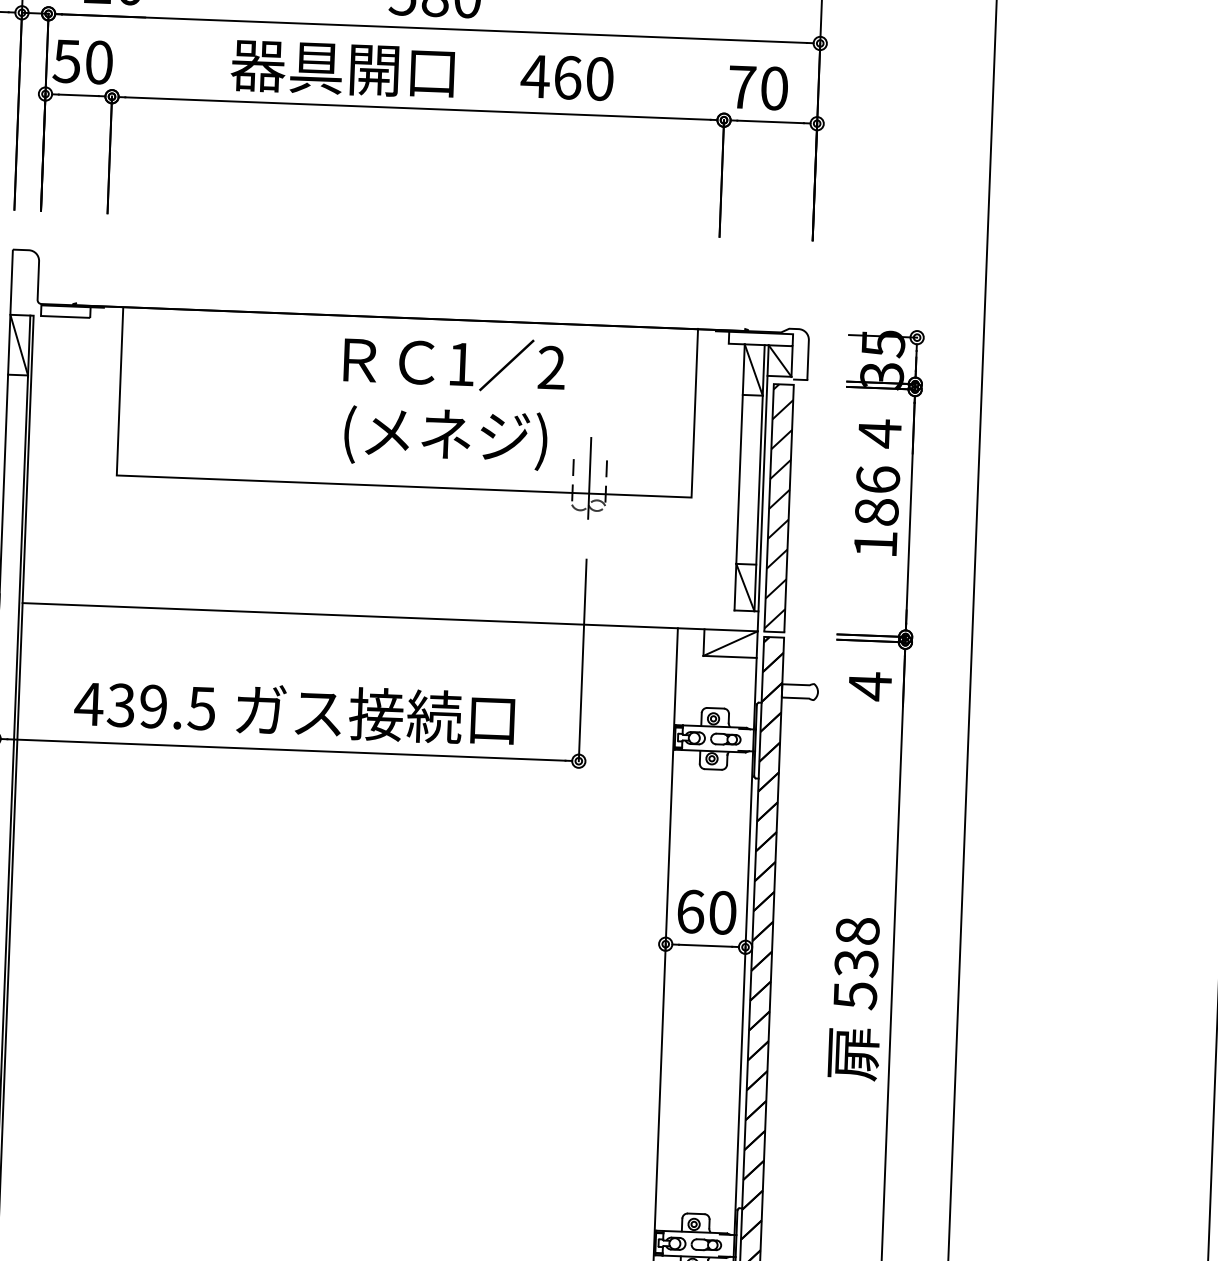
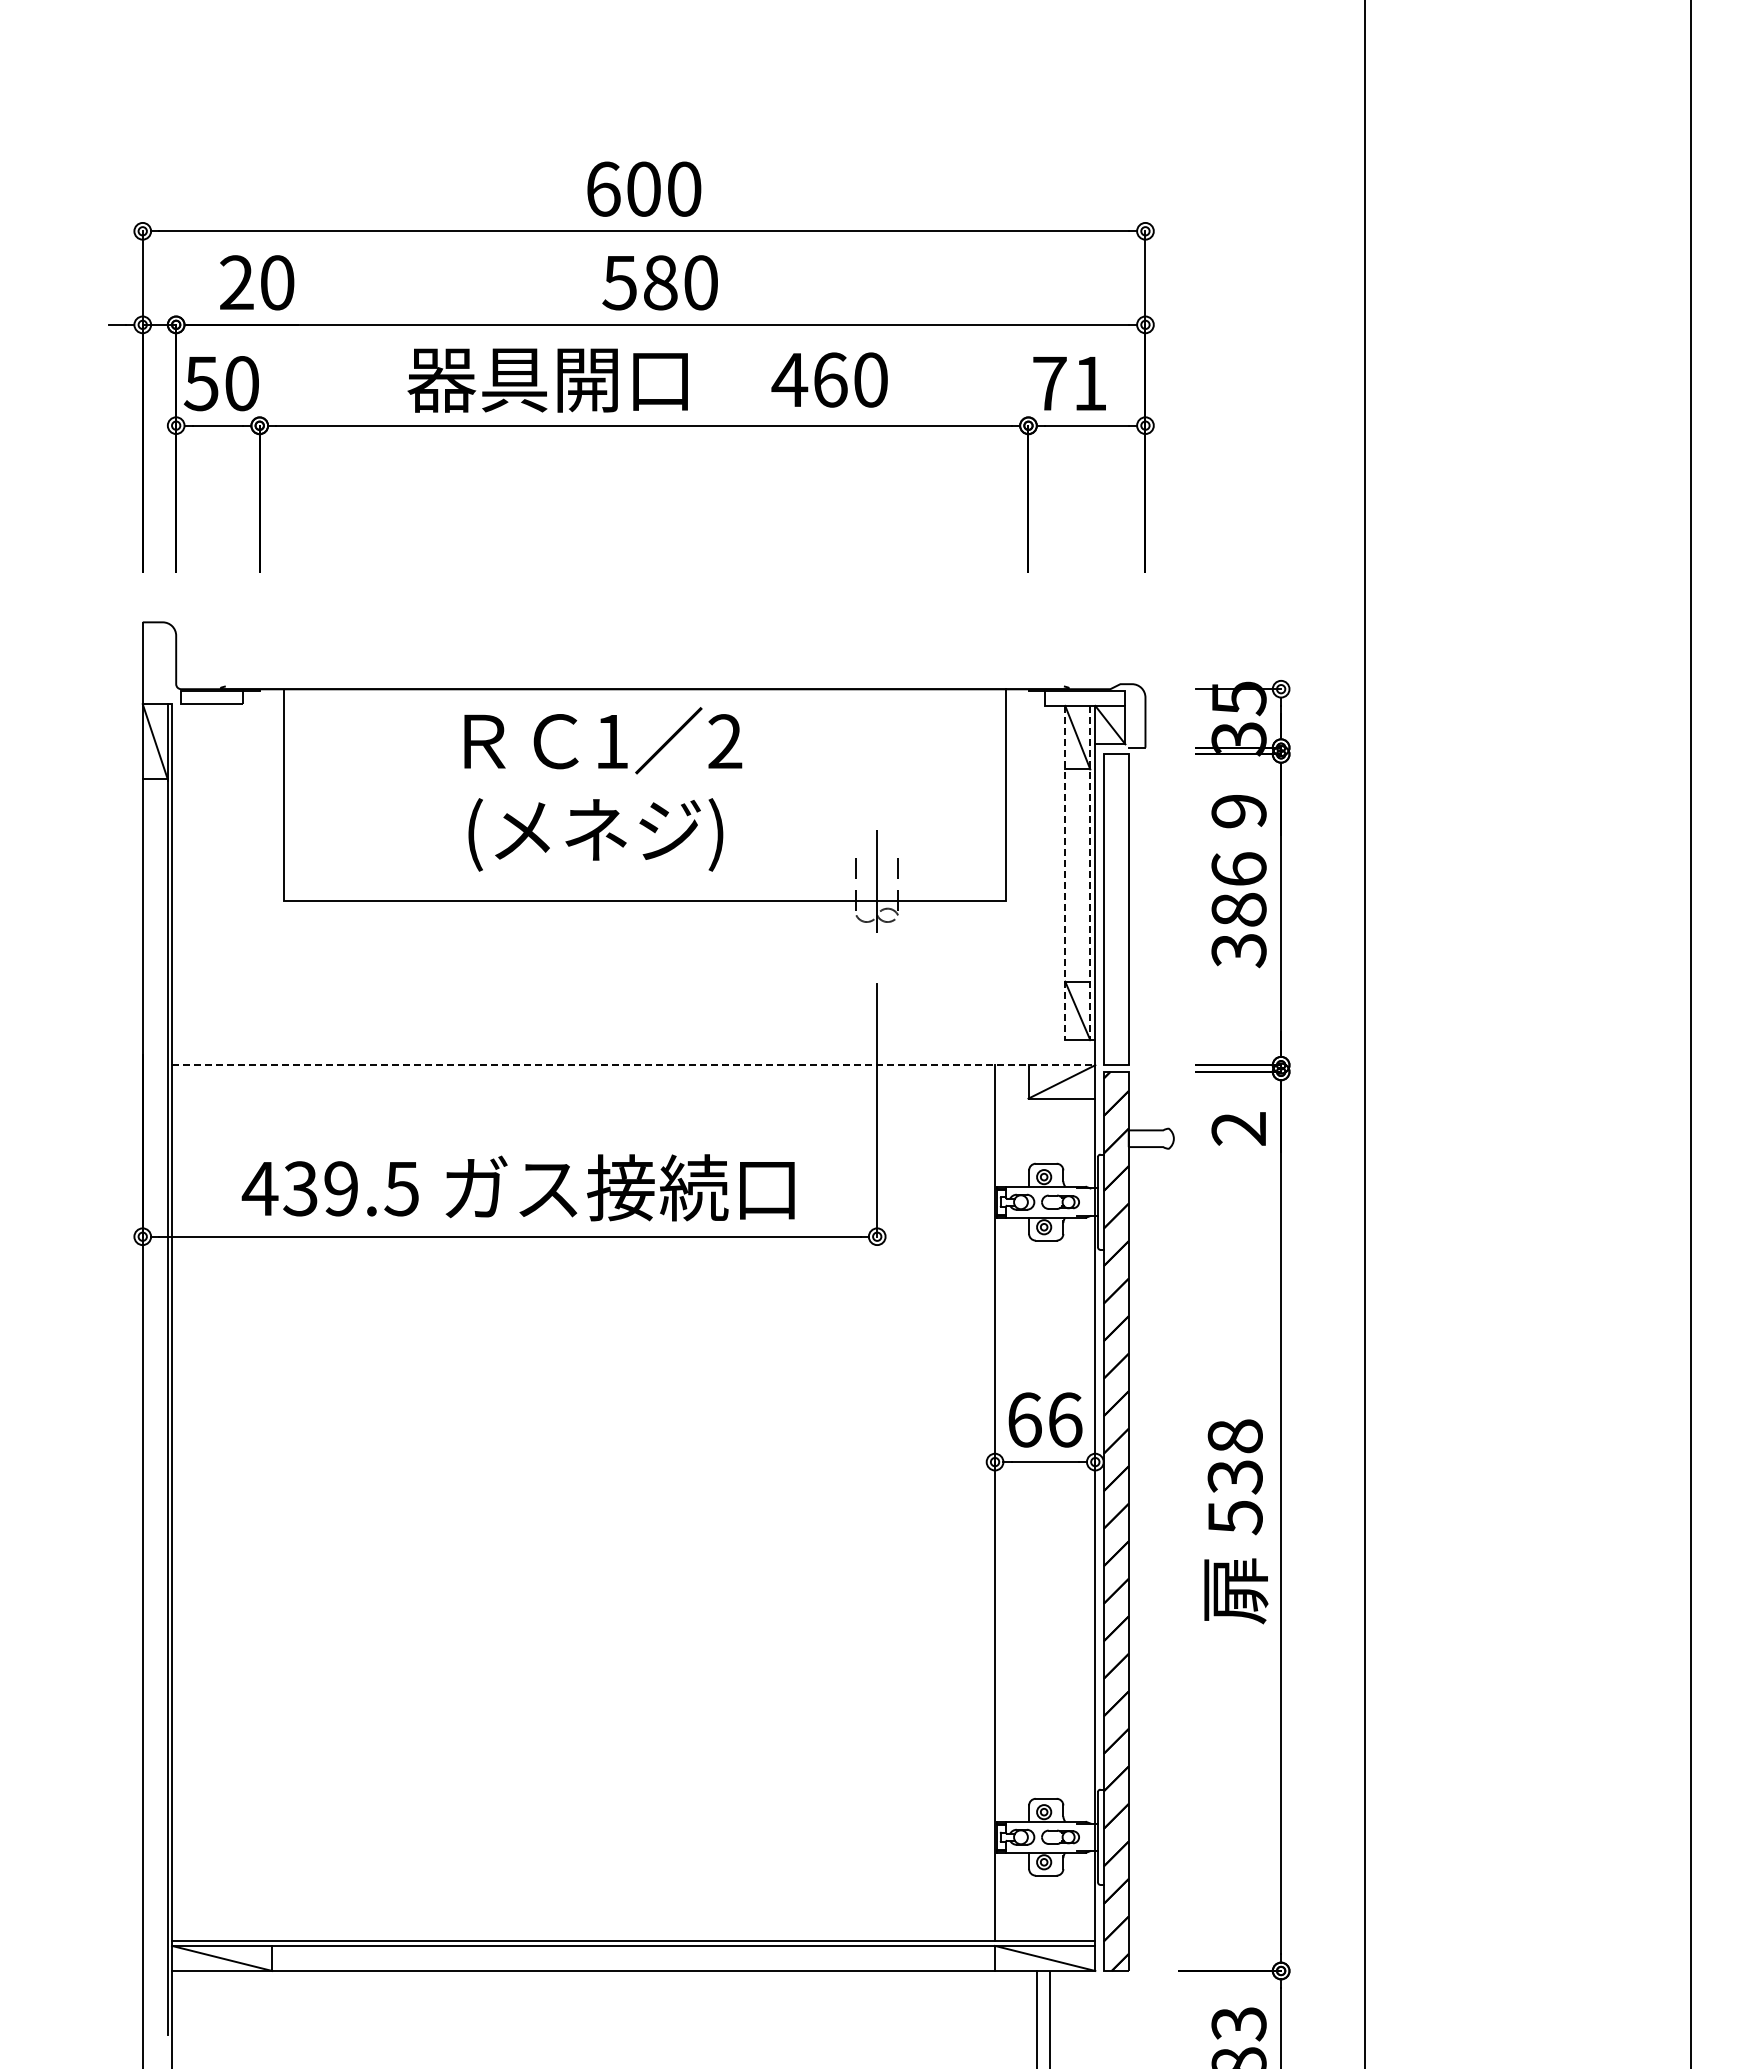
text: (774, 88) -> (1090, 383), 70 -> 71
text: (453, 402) -> (603, 789), moved
text: (879, 433) -> (1238, 811), 4 -> 9
line: (739, 477) -> (1065, 873), solid -> dashed
line: (759, 478) -> (1090, 873), solid -> dashed
hatch: (778, 506) -> (1115, 907), removed
text: (875, 545) -> (1238, 951), 186 -> 386
line: (390, 617) -> (633, 1065), solid -> dashed
text: (869, 686) -> (1238, 1128), 4 -> 2
text: (723, 912) -> (1065, 1419), 60 -> 66

